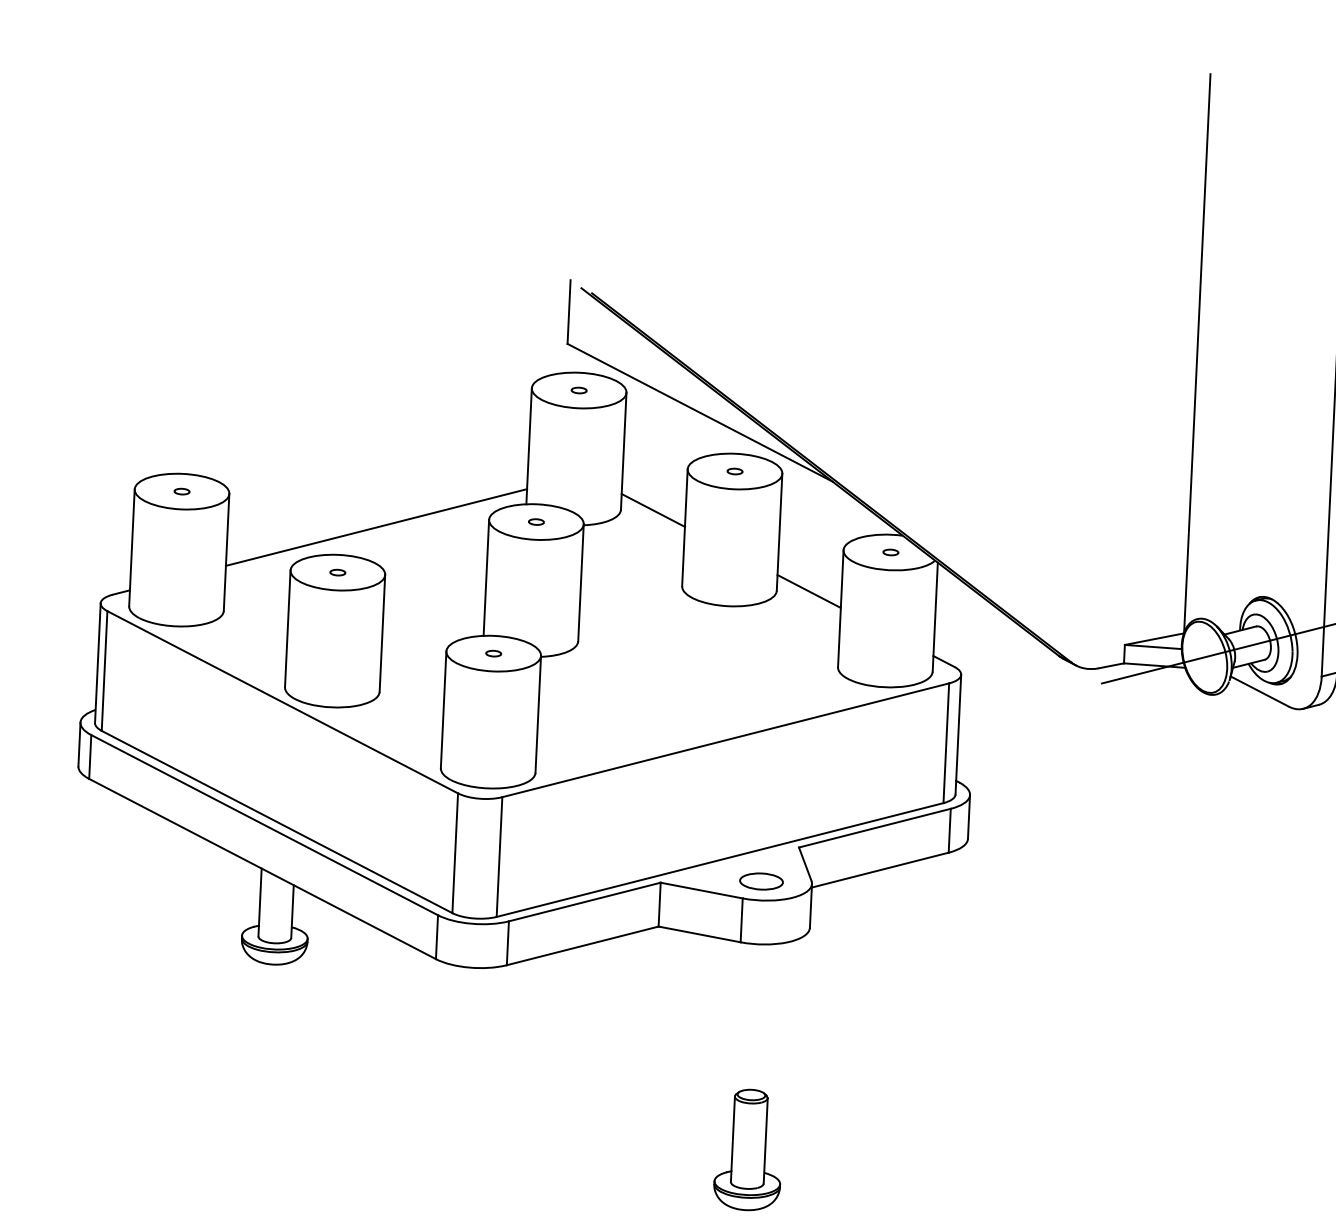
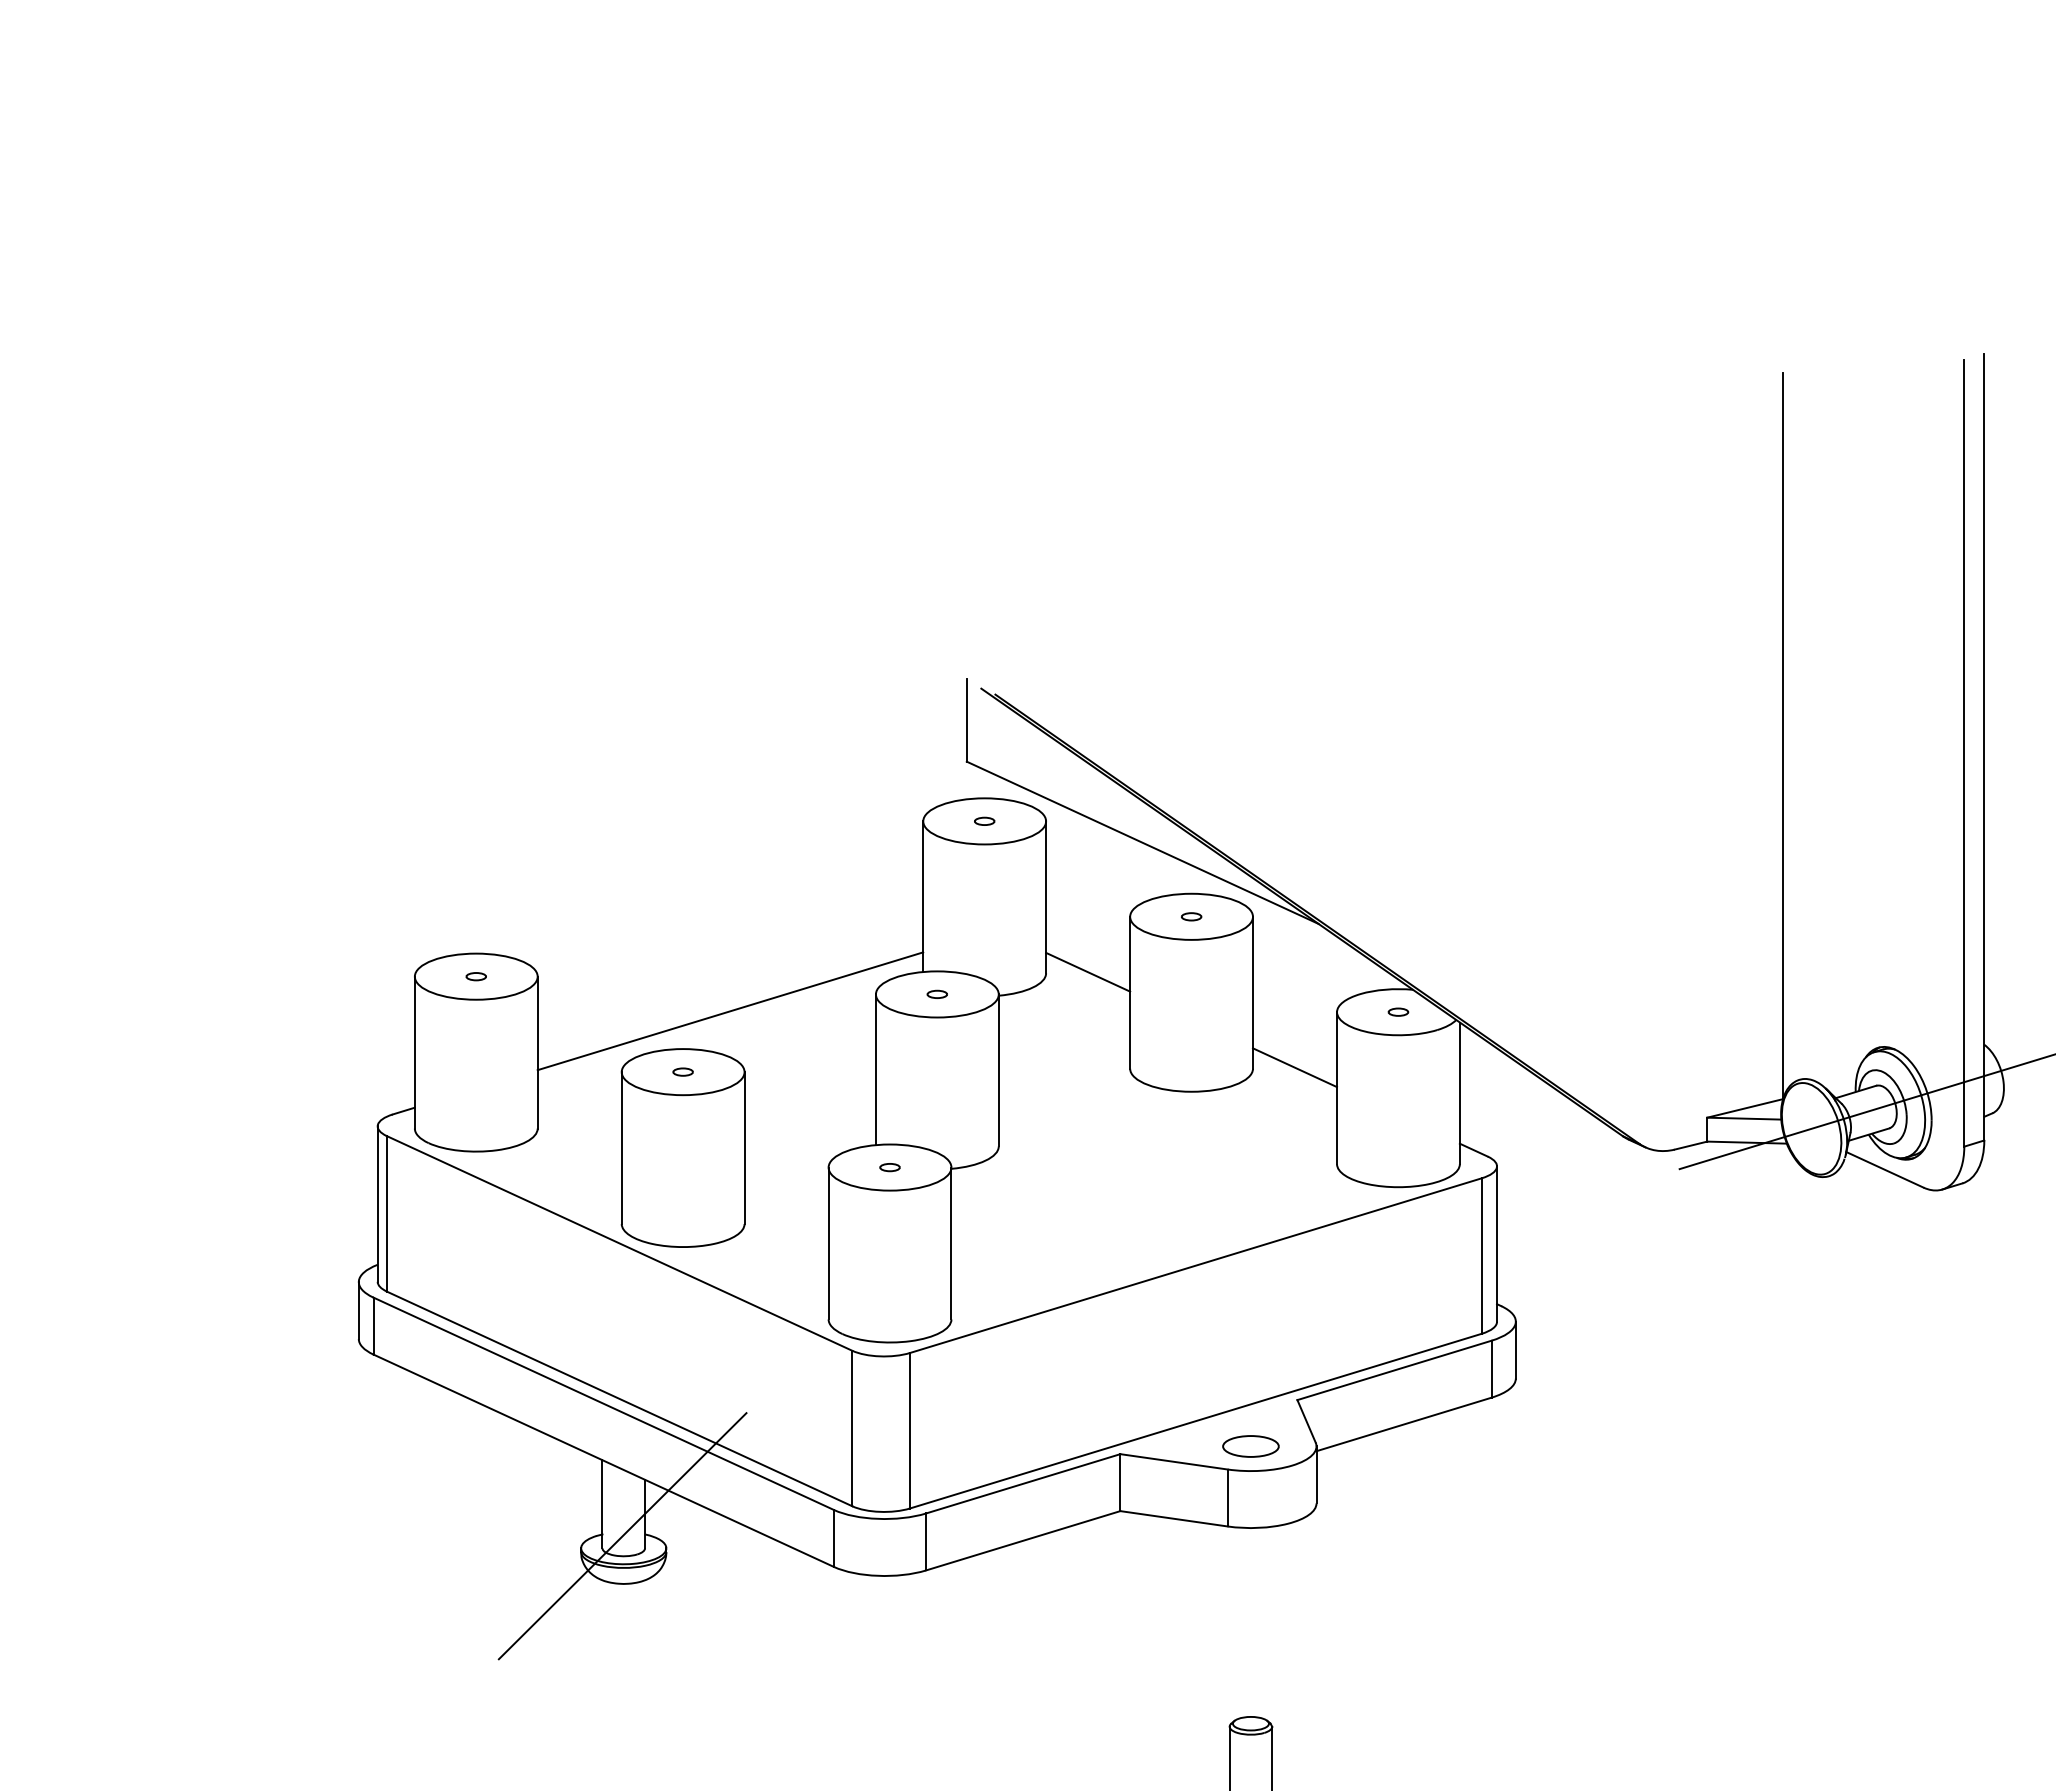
line: (274, 928) -> (622, 1536), added

